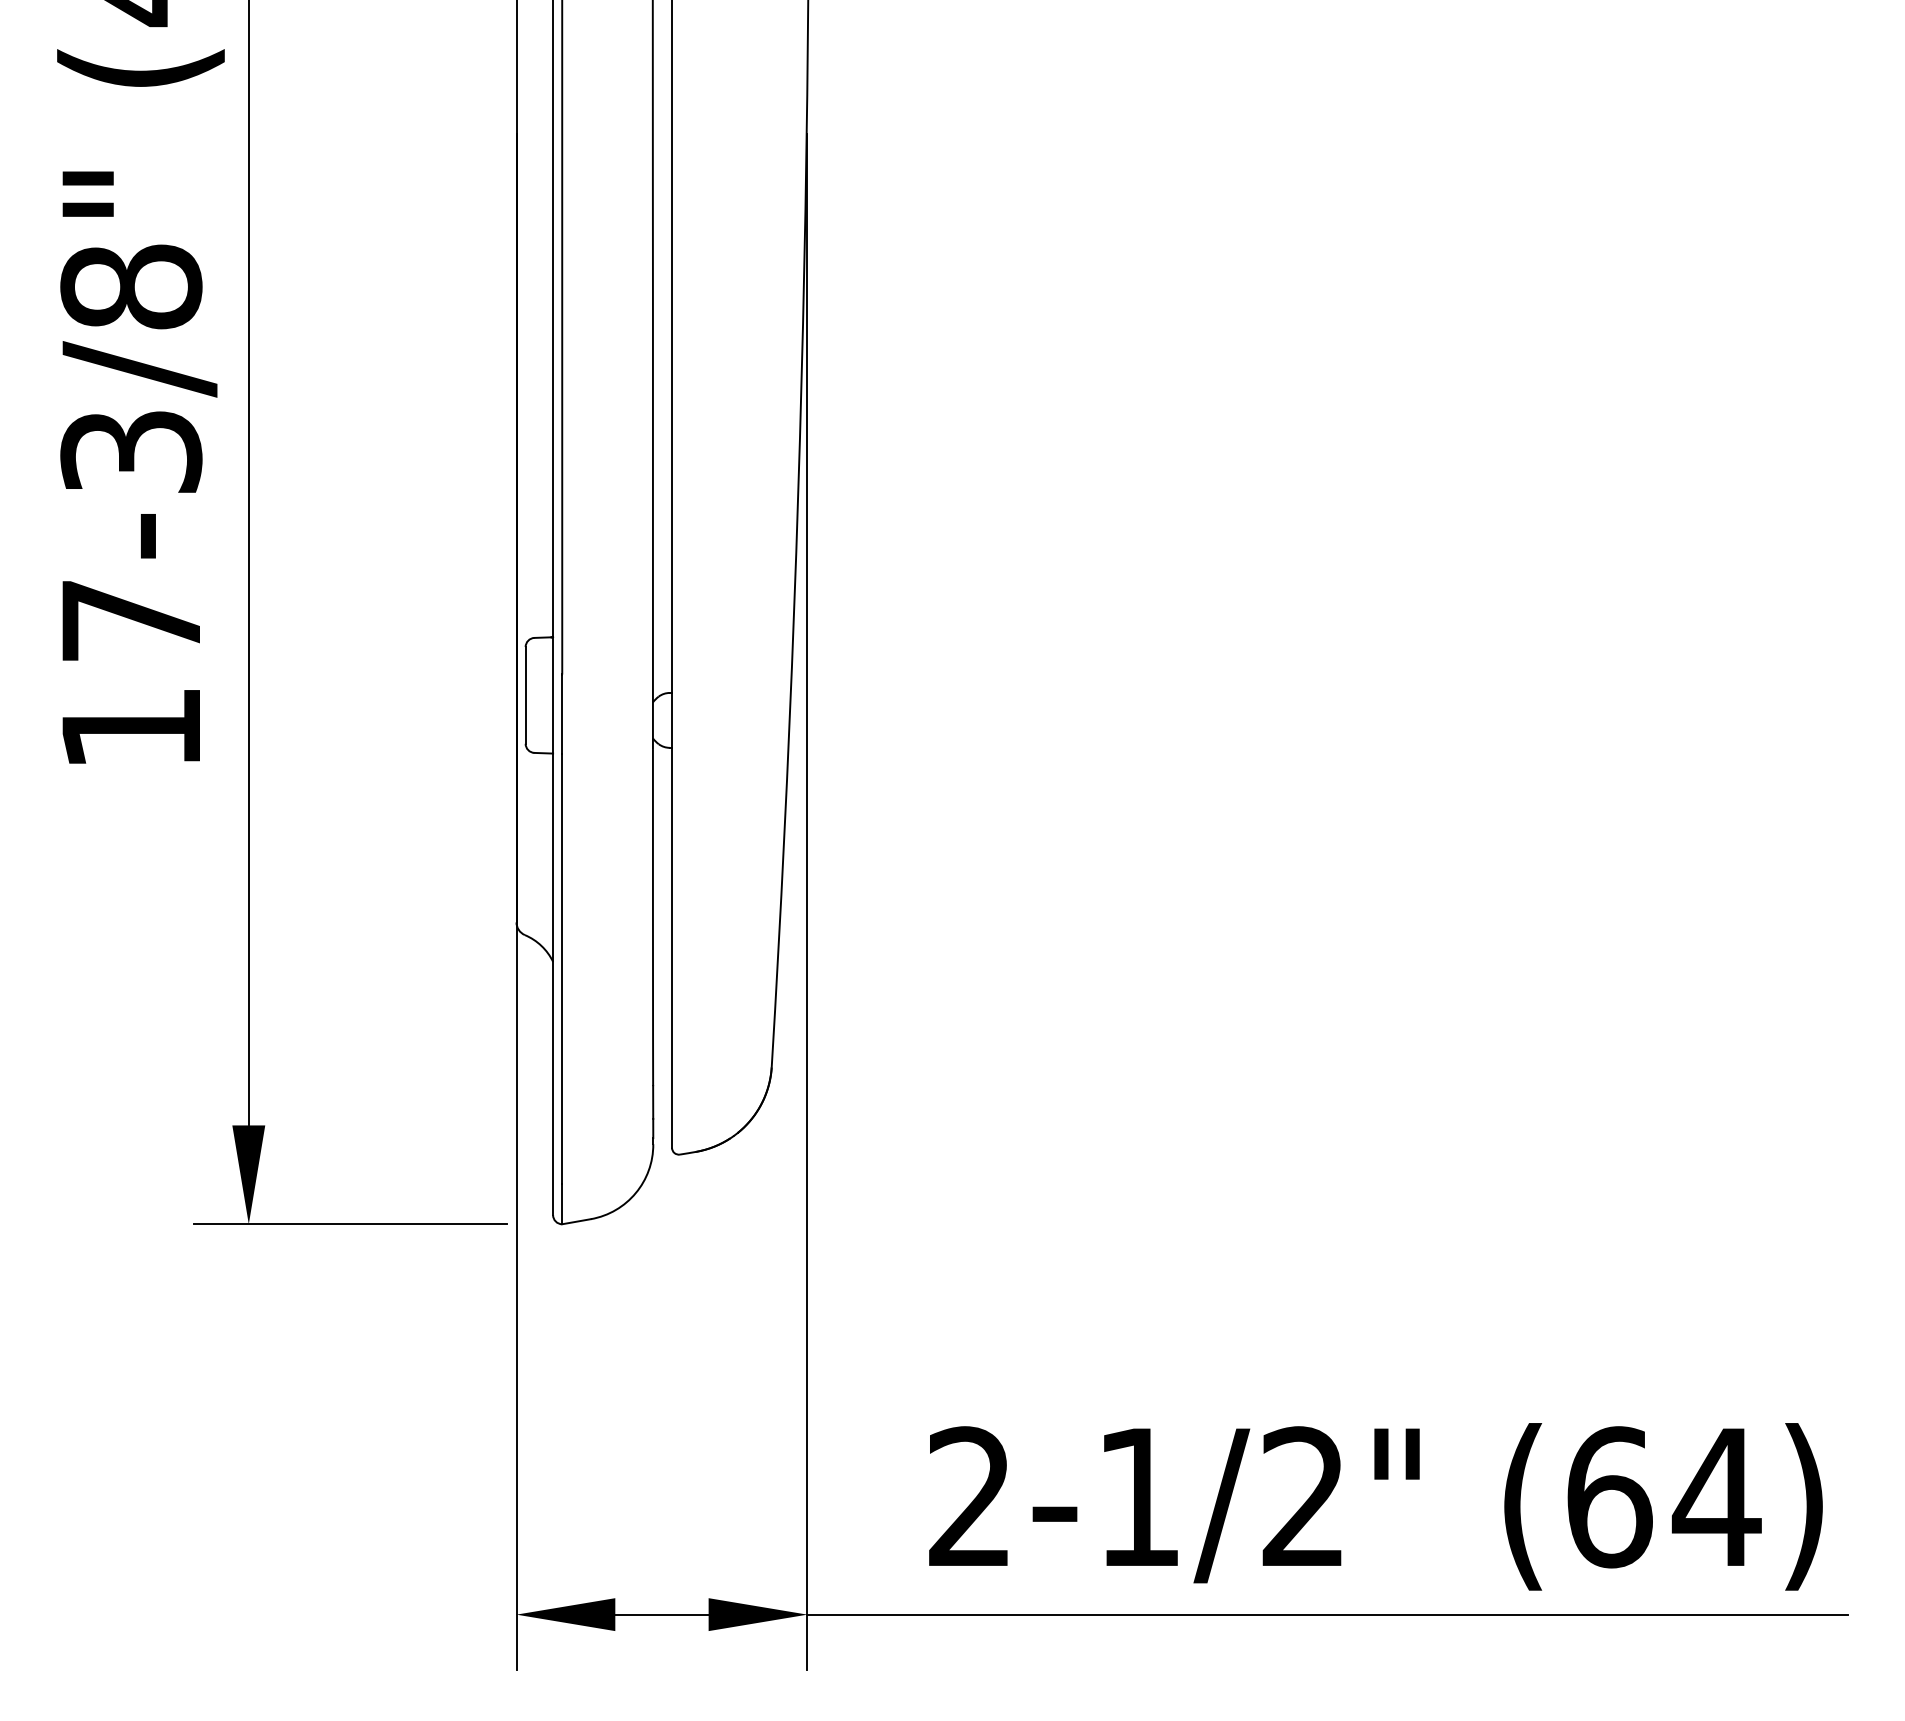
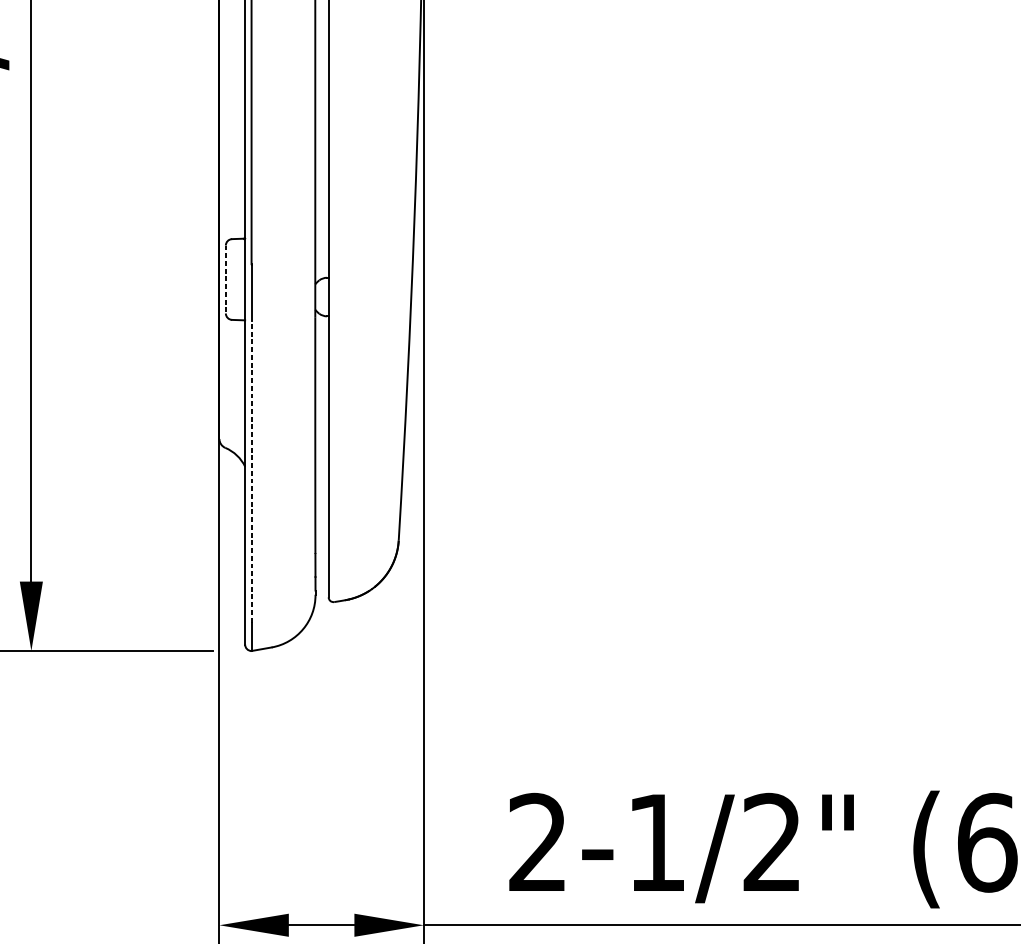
line: (525, 695) -> (225, 279), solid -> dashed
line: (562, 968) -> (251, 471), solid -> dashed

